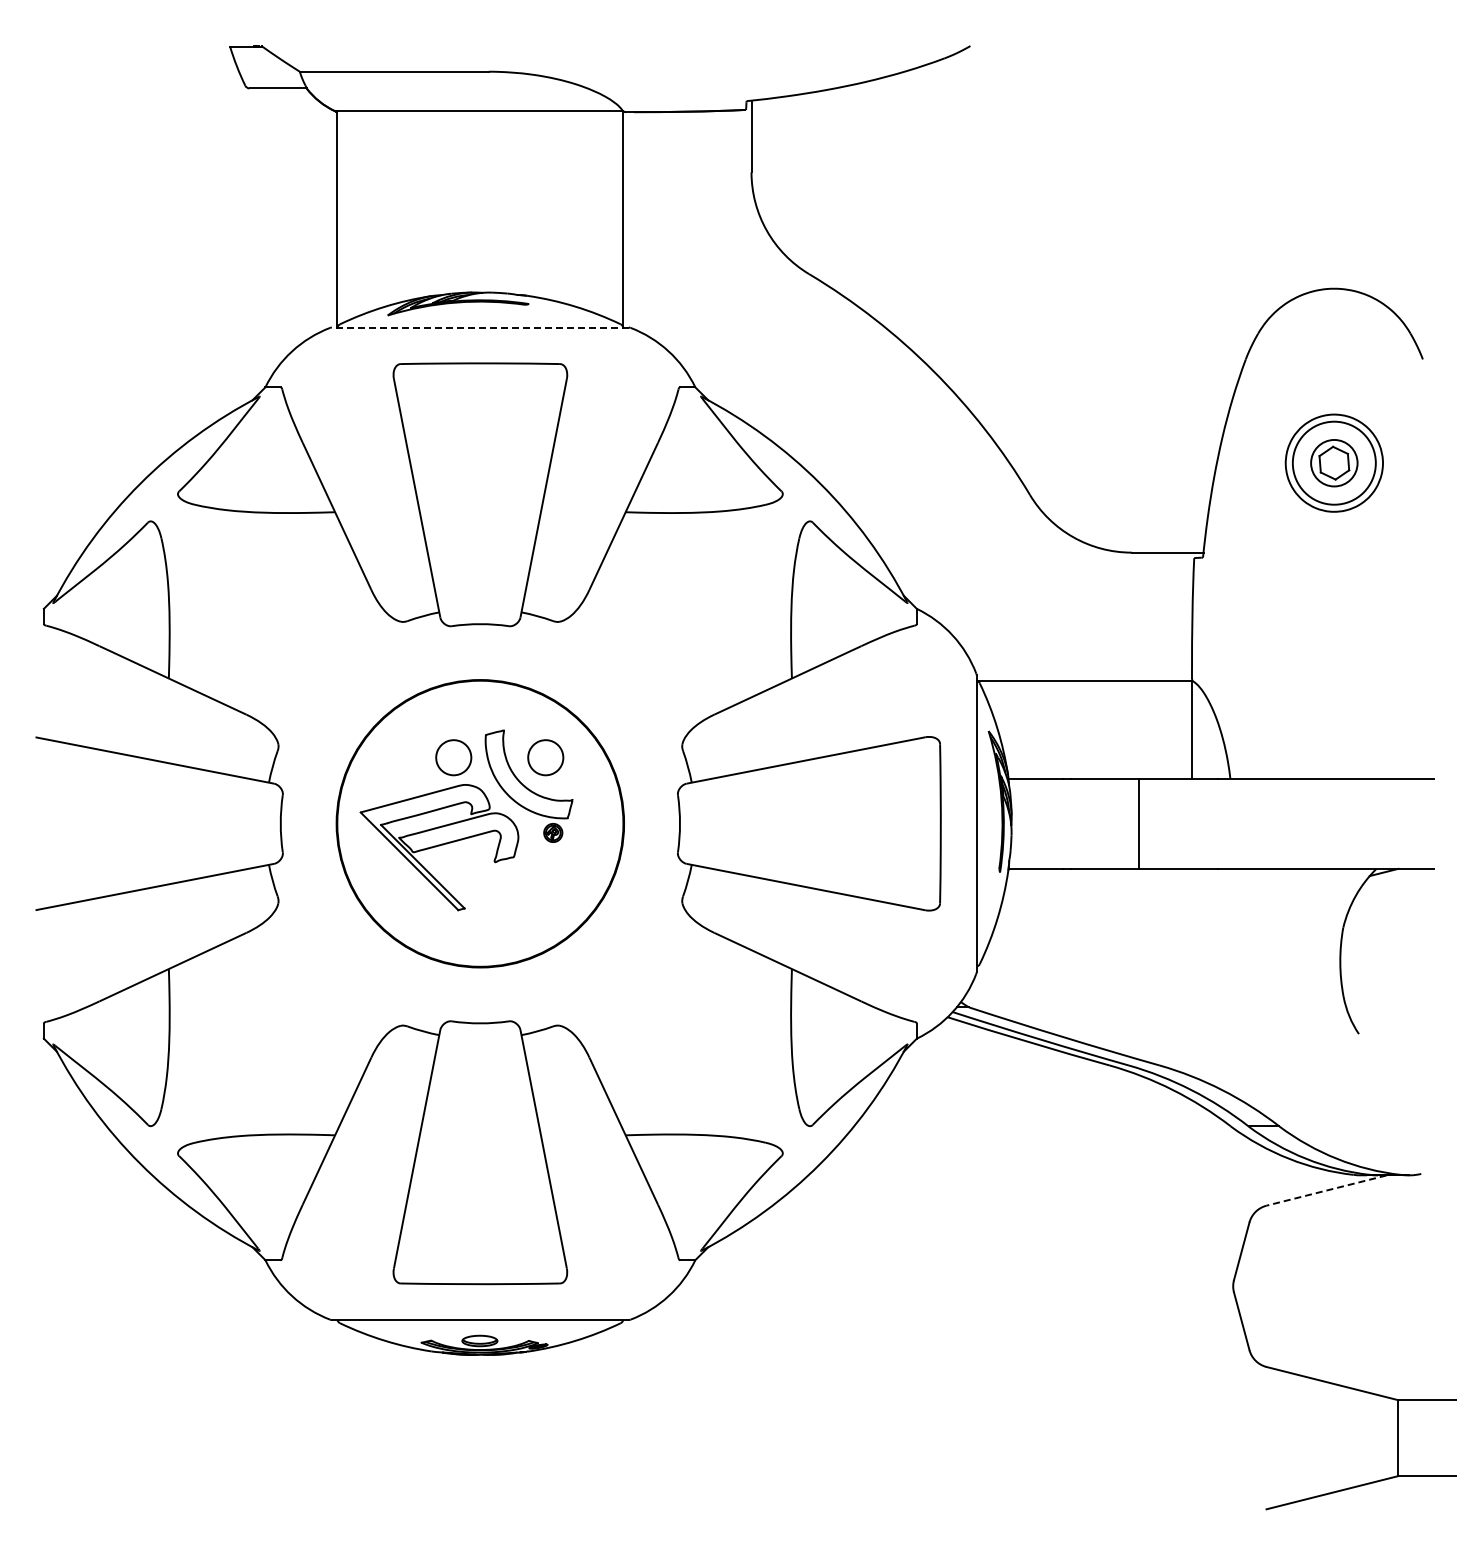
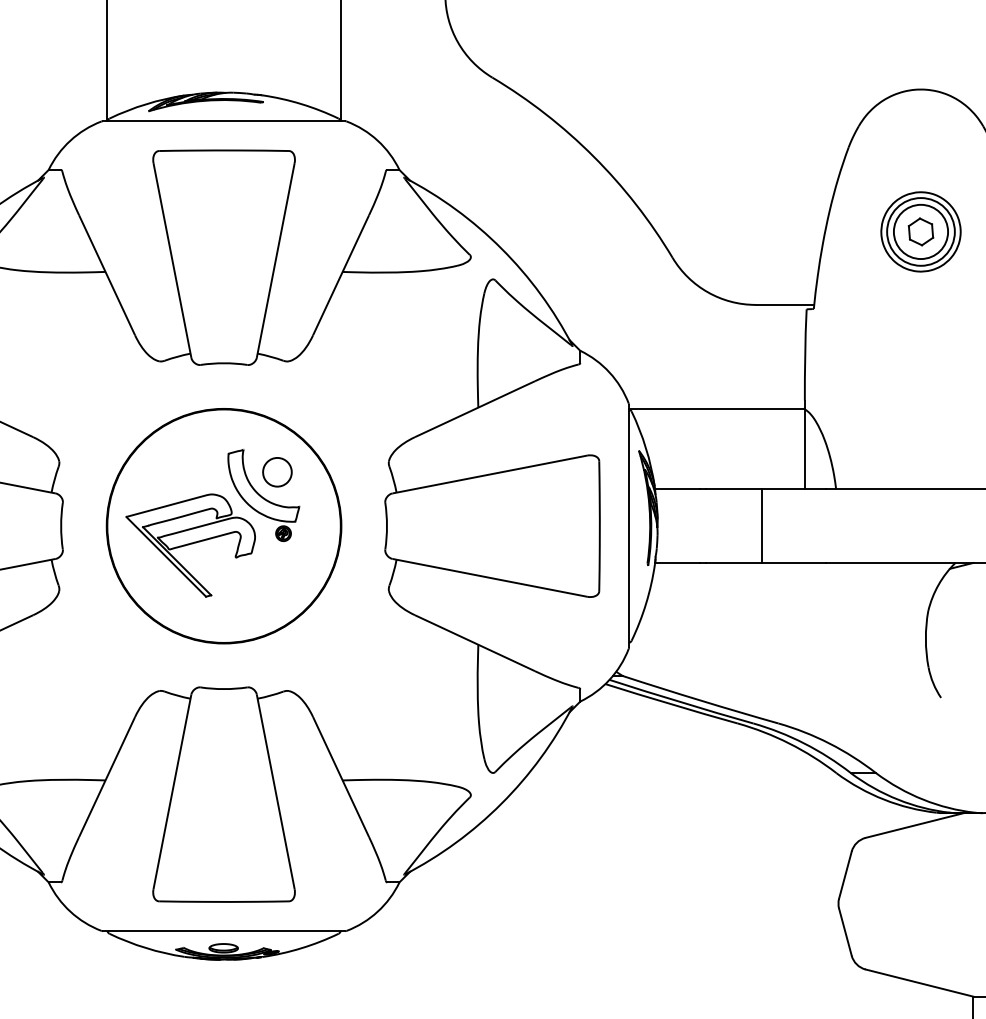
line: (479, 327) -> (223, 121), dashed -> solid
circle: (1334, 463) -> (921, 232), size x1.43
part: (453, 757) -> (202, 472), removed
line: (1326, 1190) -> (914, 825), dashed -> solid

